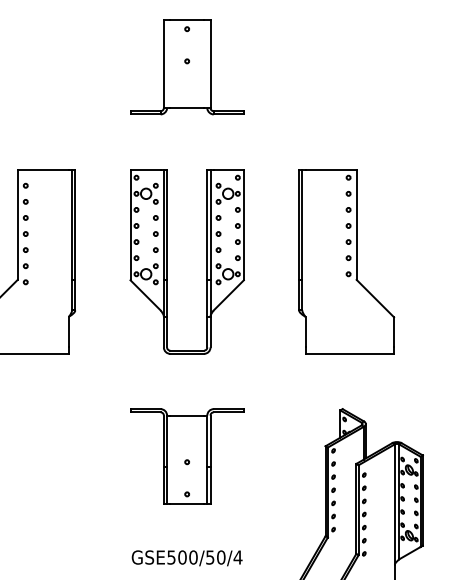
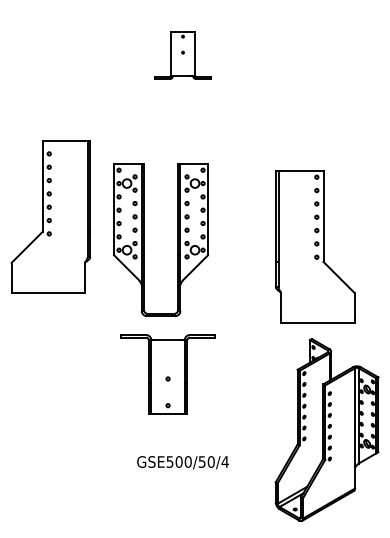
part: (186, 67) -> (182, 55), size x0.6
part: (346, 261) -> (315, 246), moved
part: (207, 262) -> (177, 240), moved
part: (186, 456) -> (167, 374), moved

